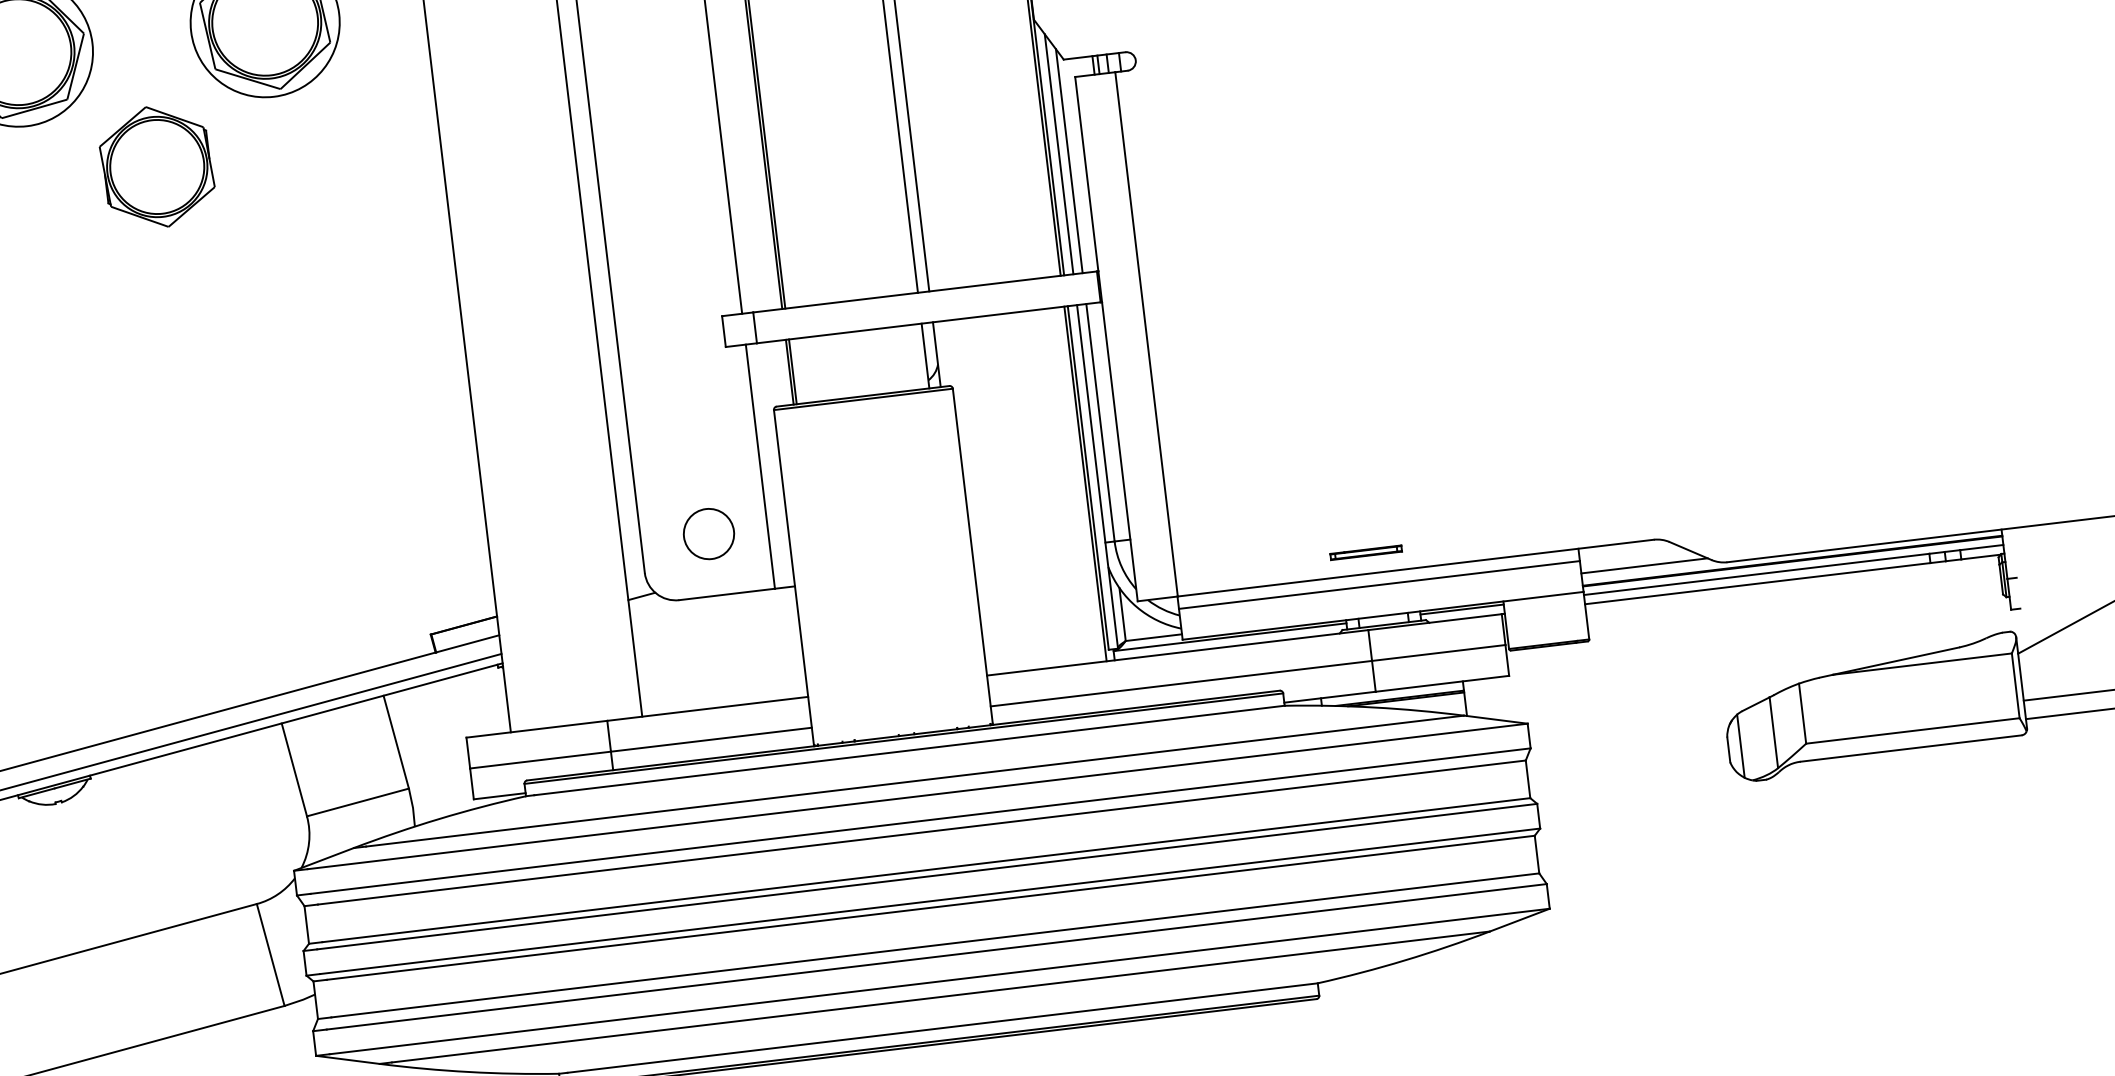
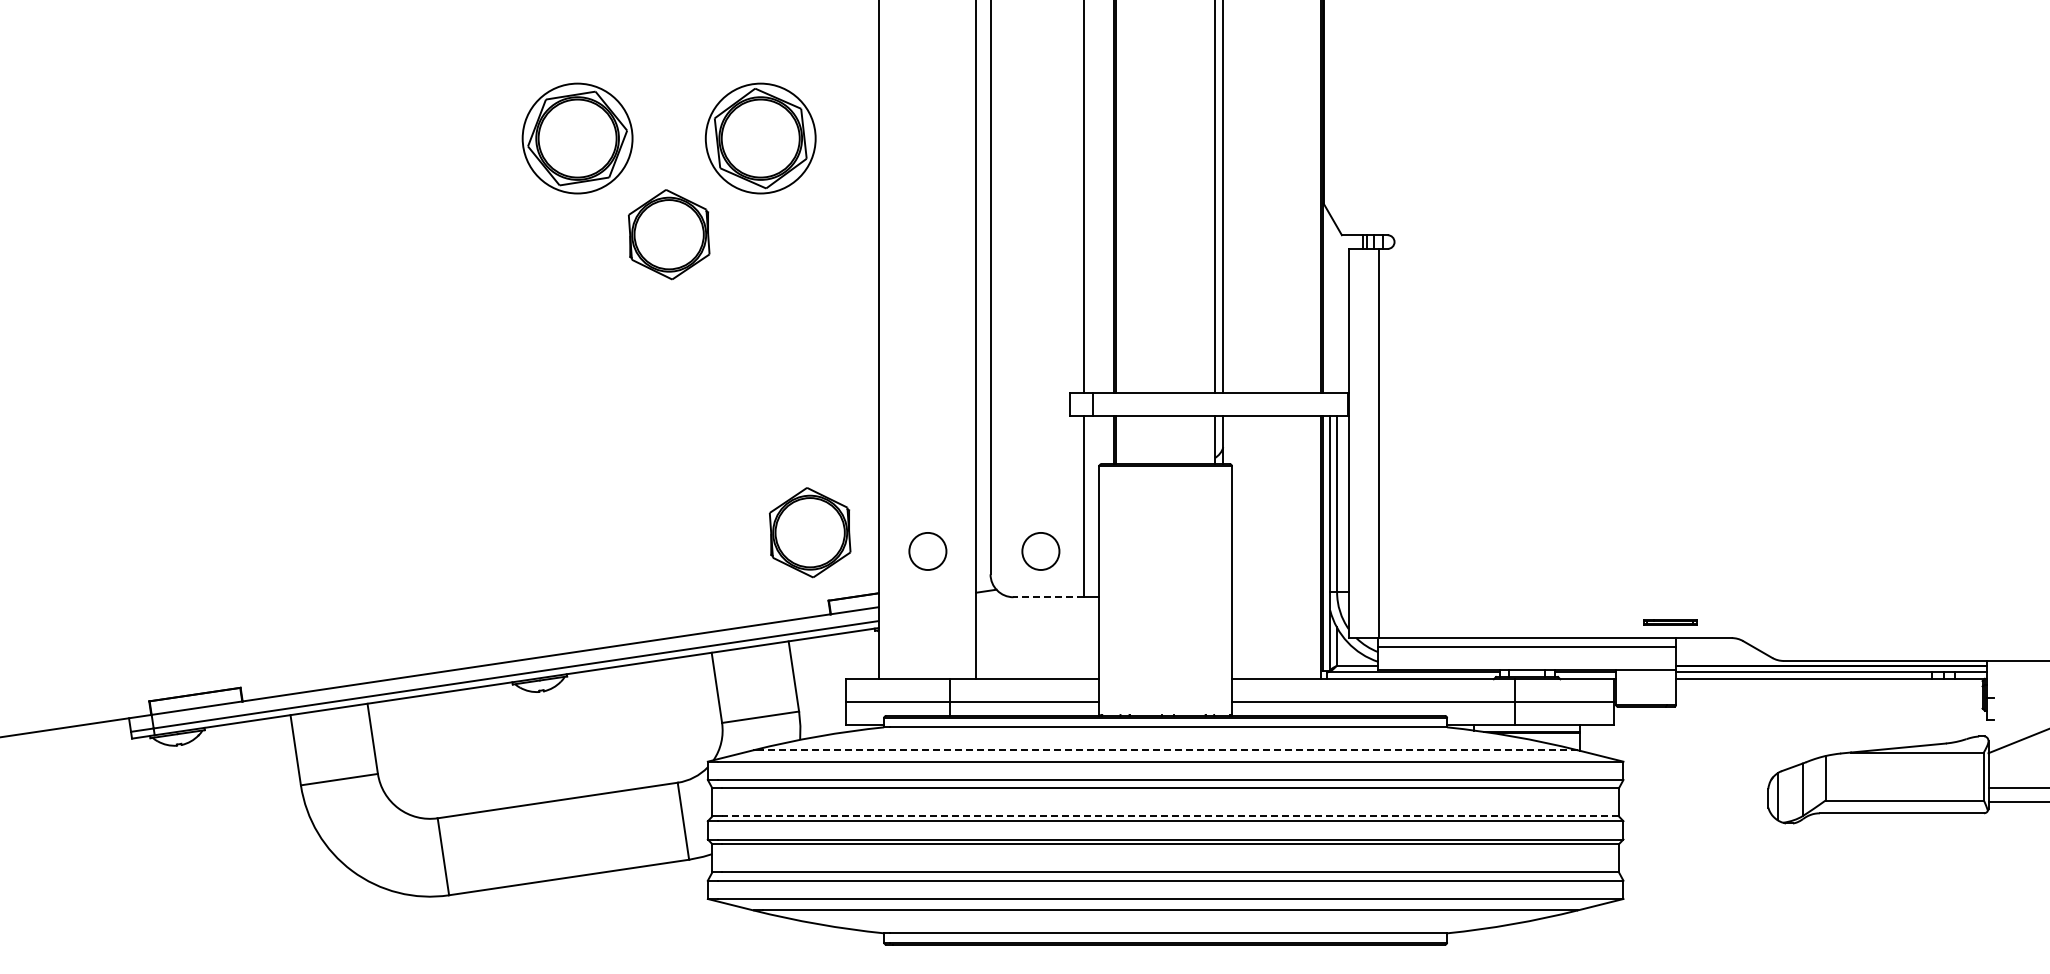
line: (1059, 153) -> (1330, 303), removed
line: (1069, 160) -> (1337, 309), removed
part: (395, 545) -> (810, 532), added
circle: (556, 552) -> (927, 551), added
part: (1366, 552) -> (1670, 622), moved
line: (1644, 566) -> (1722, 656), removed
line: (726, 594) -> (1048, 597), solid -> dashed
line: (914, 781) -> (1169, 750), solid -> dashed
line: (926, 870) -> (1170, 816), solid -> dashed

